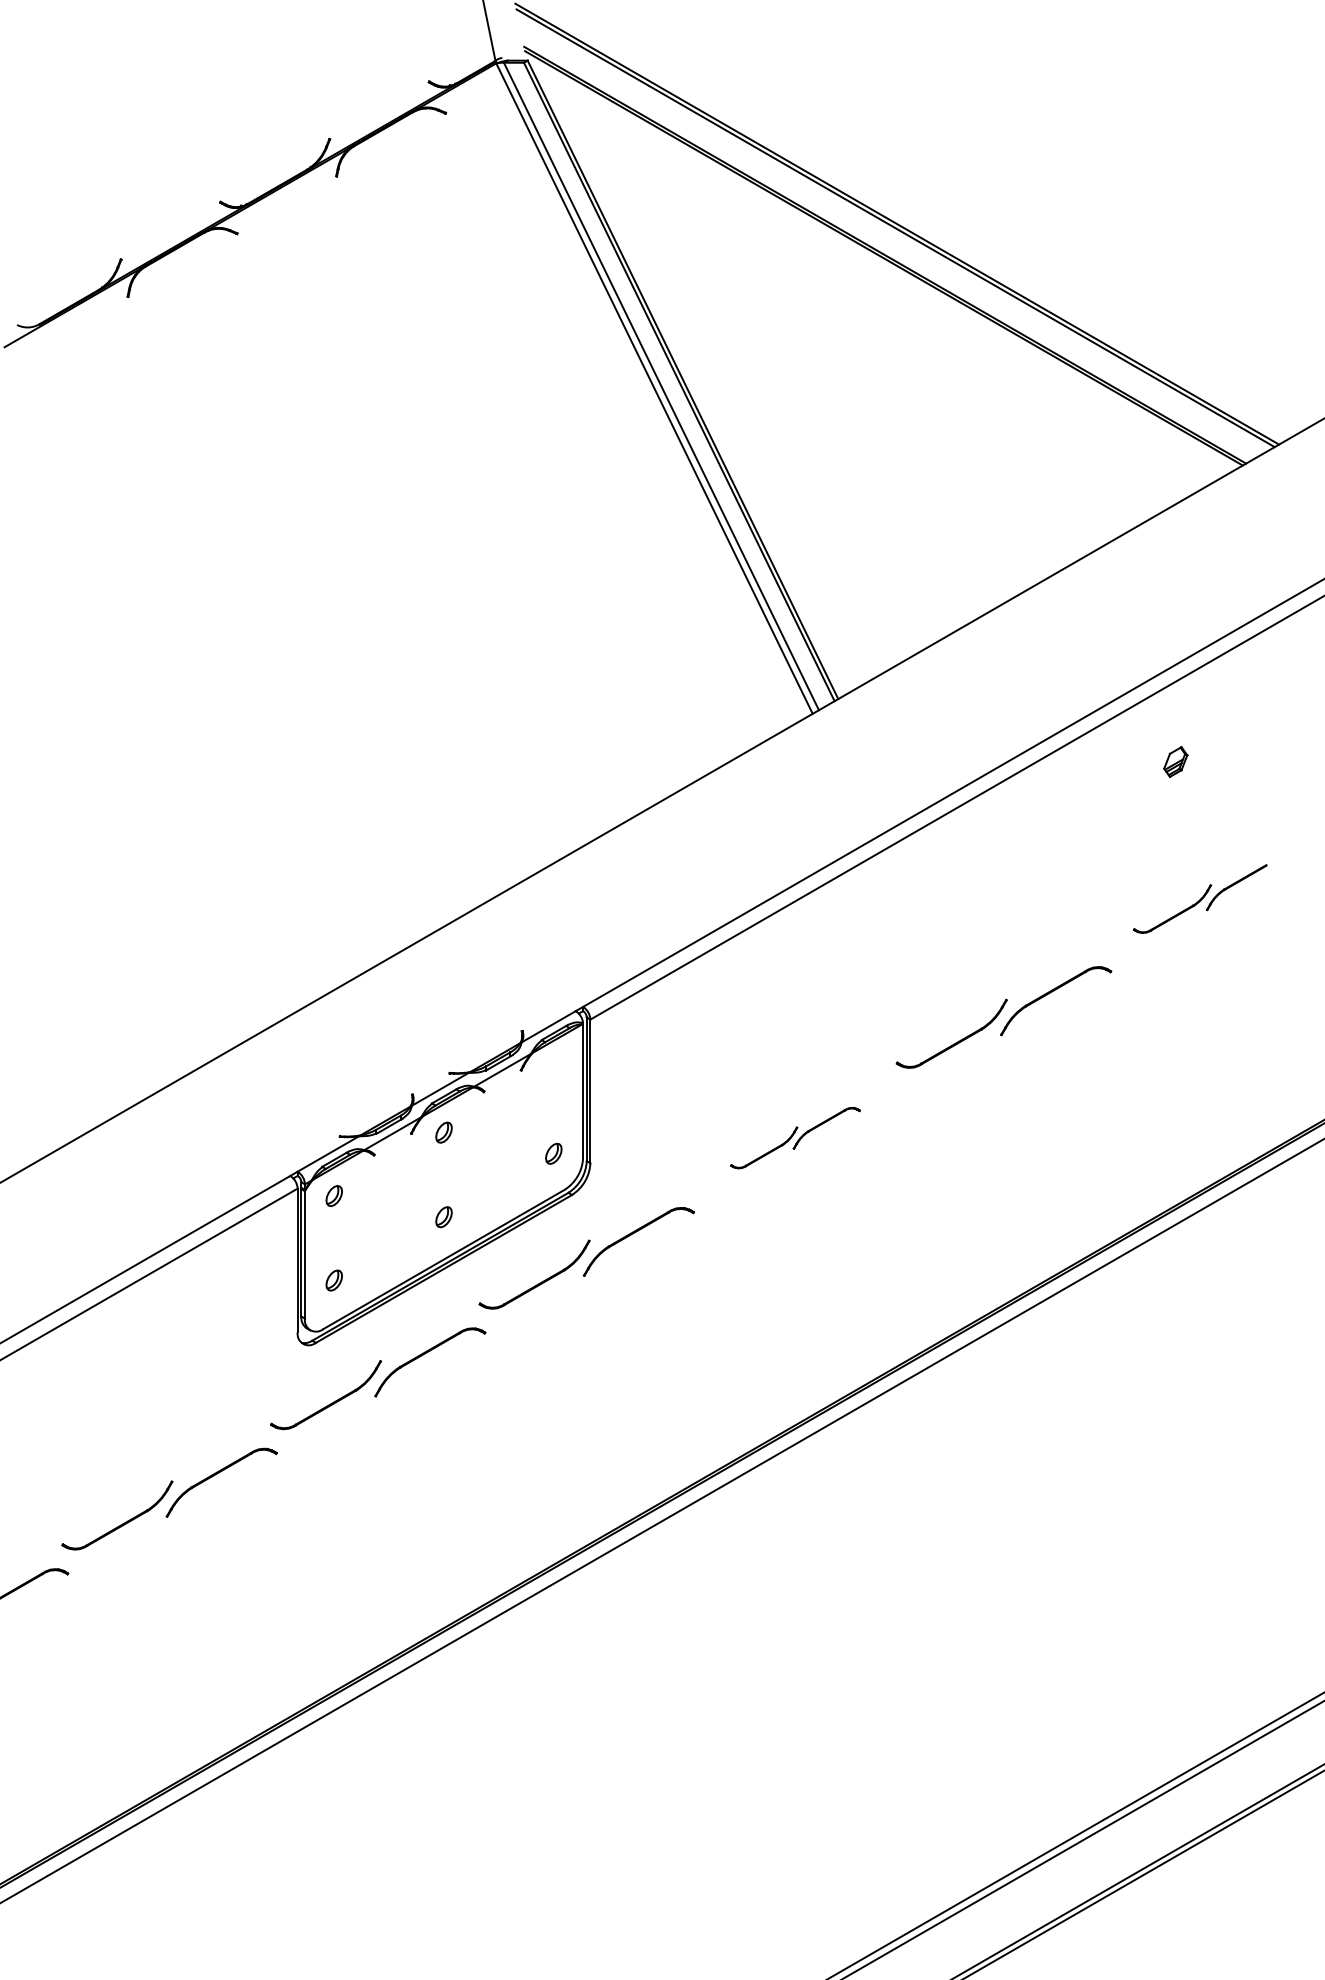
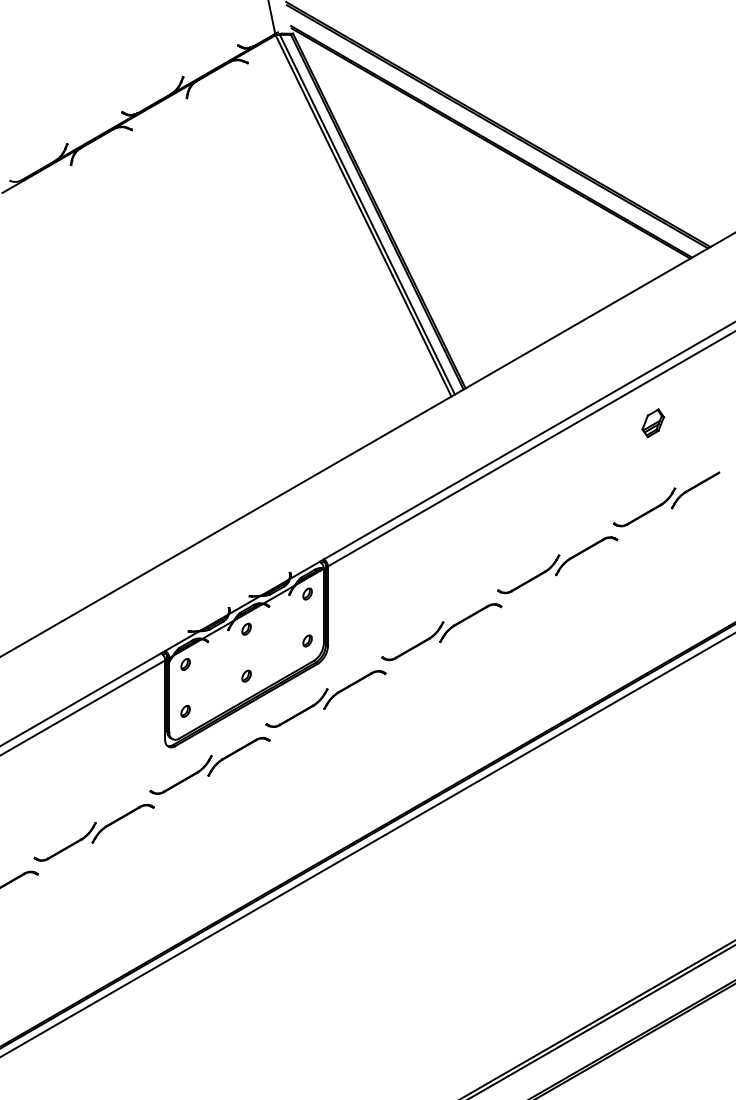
part: (1174, 762) -> (652, 423), size x1.67
part: (1199, 899) -> (666, 499), size x1.43
part: (553, 1068) -> (307, 593), added
part: (794, 1138) -> (441, 632), size x1.67

